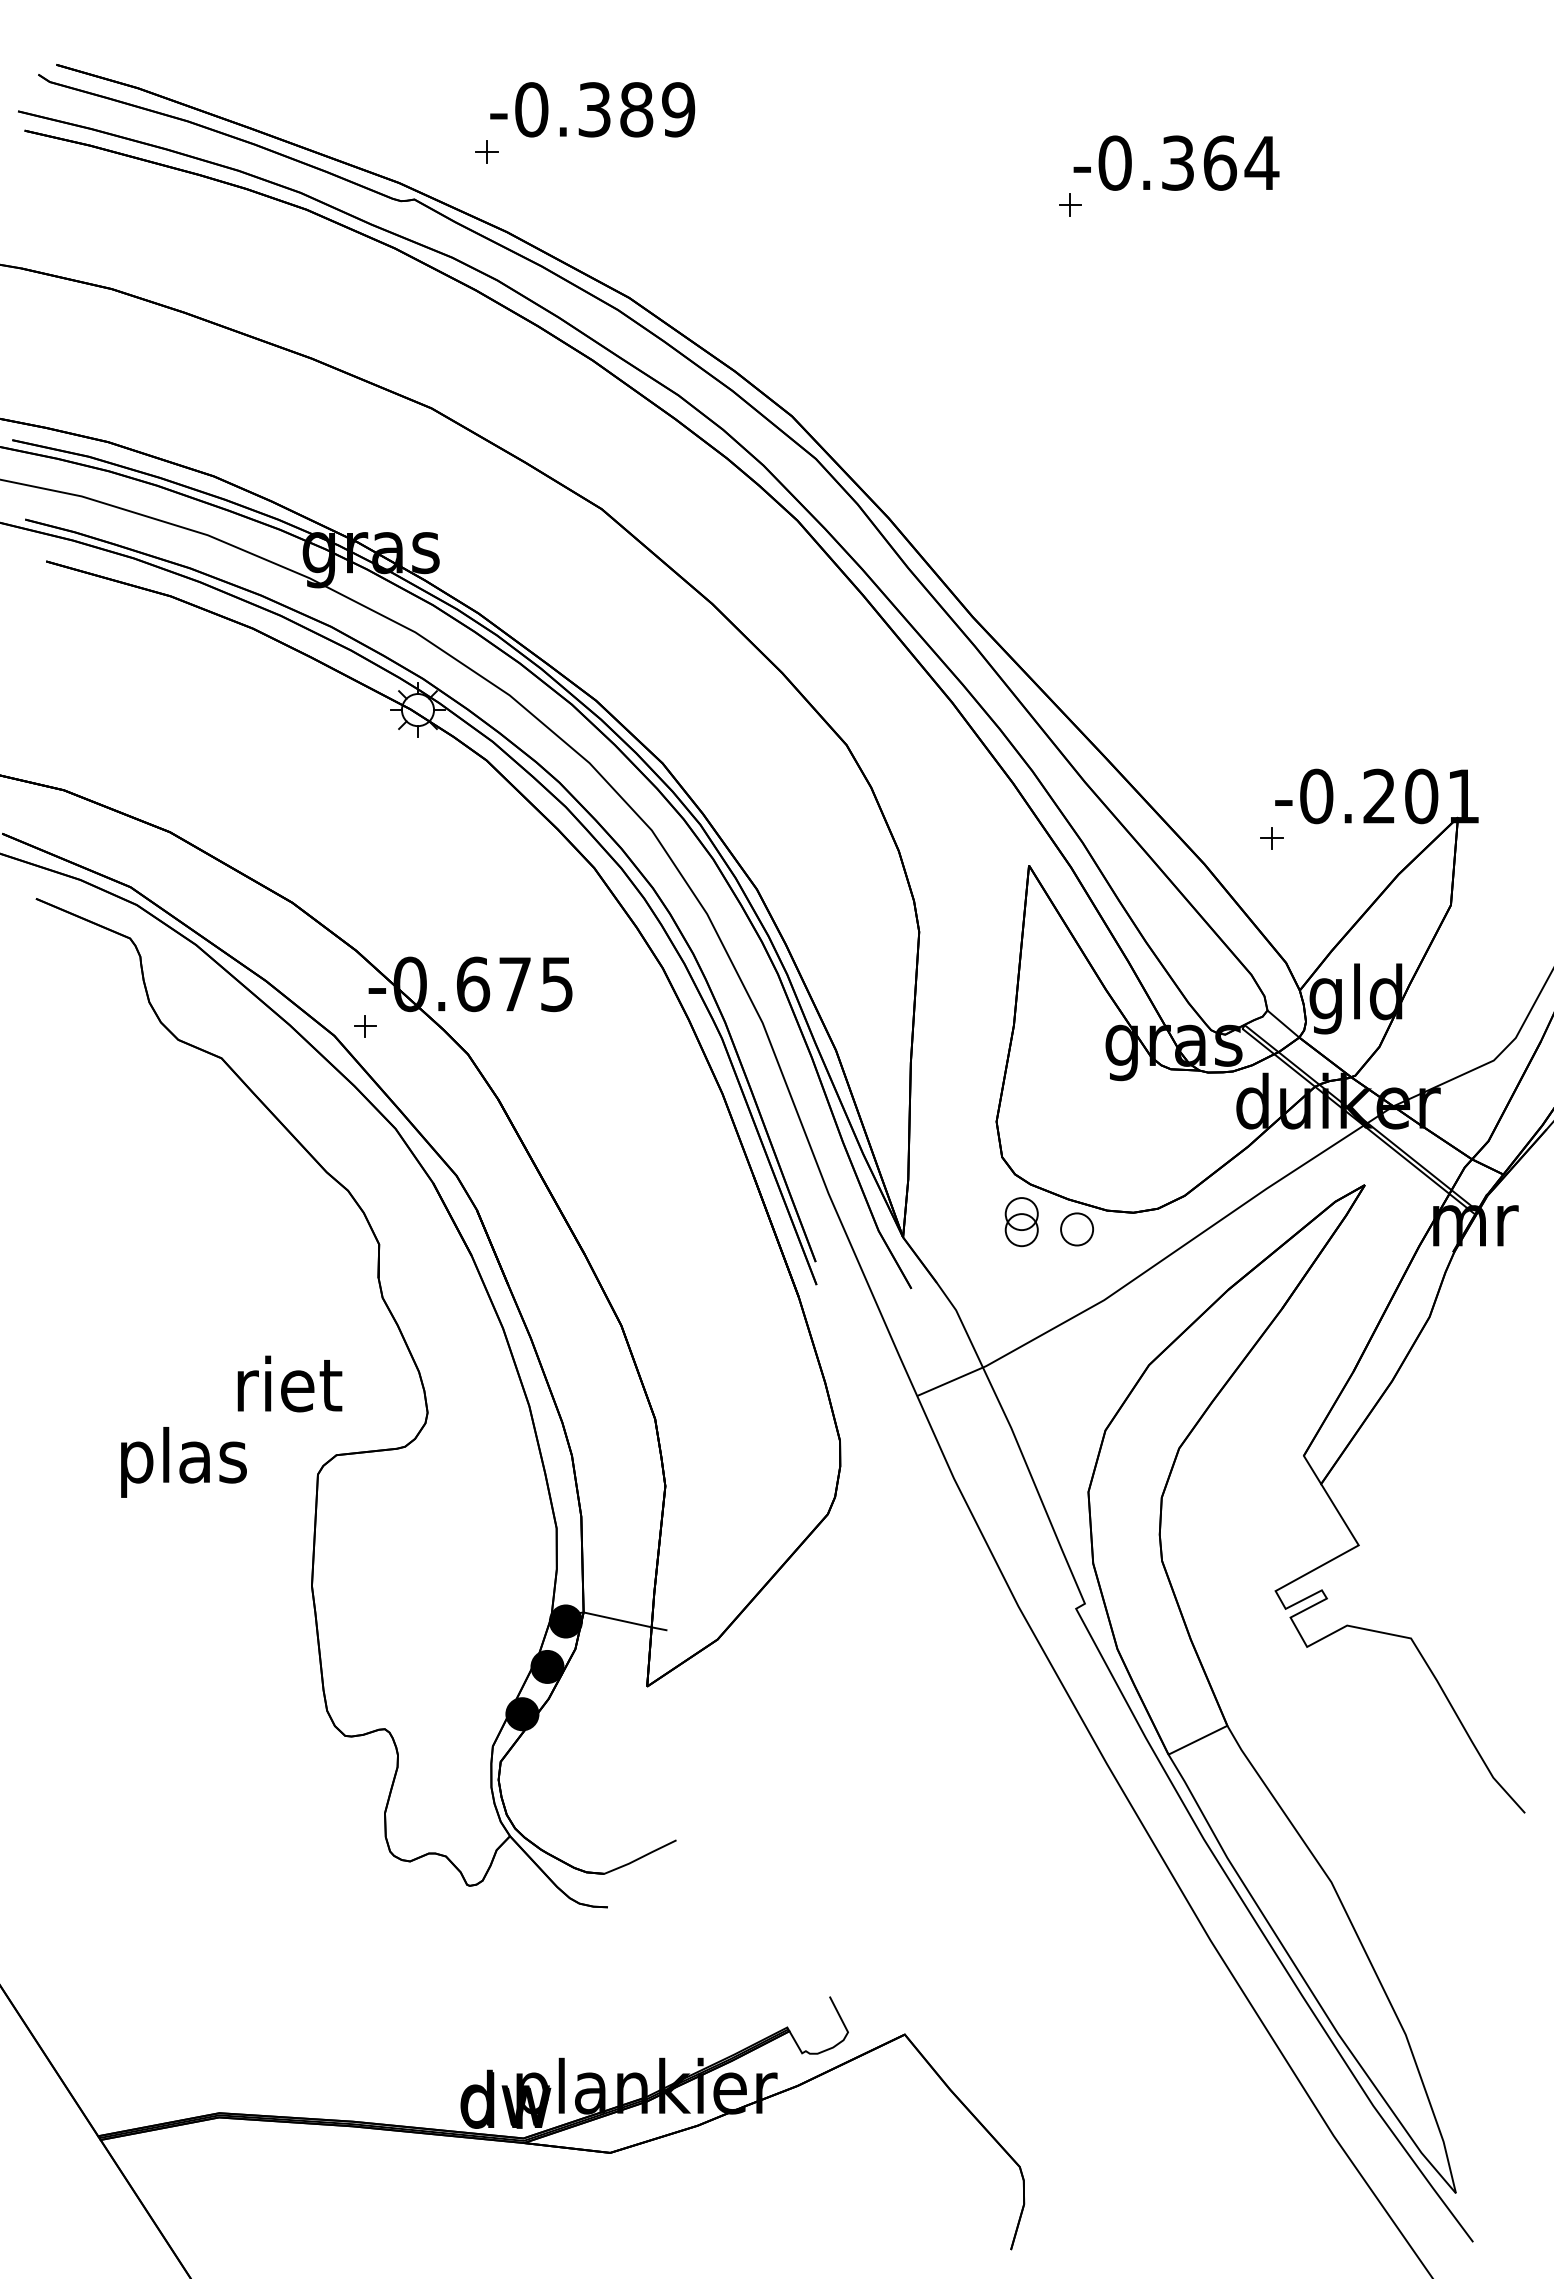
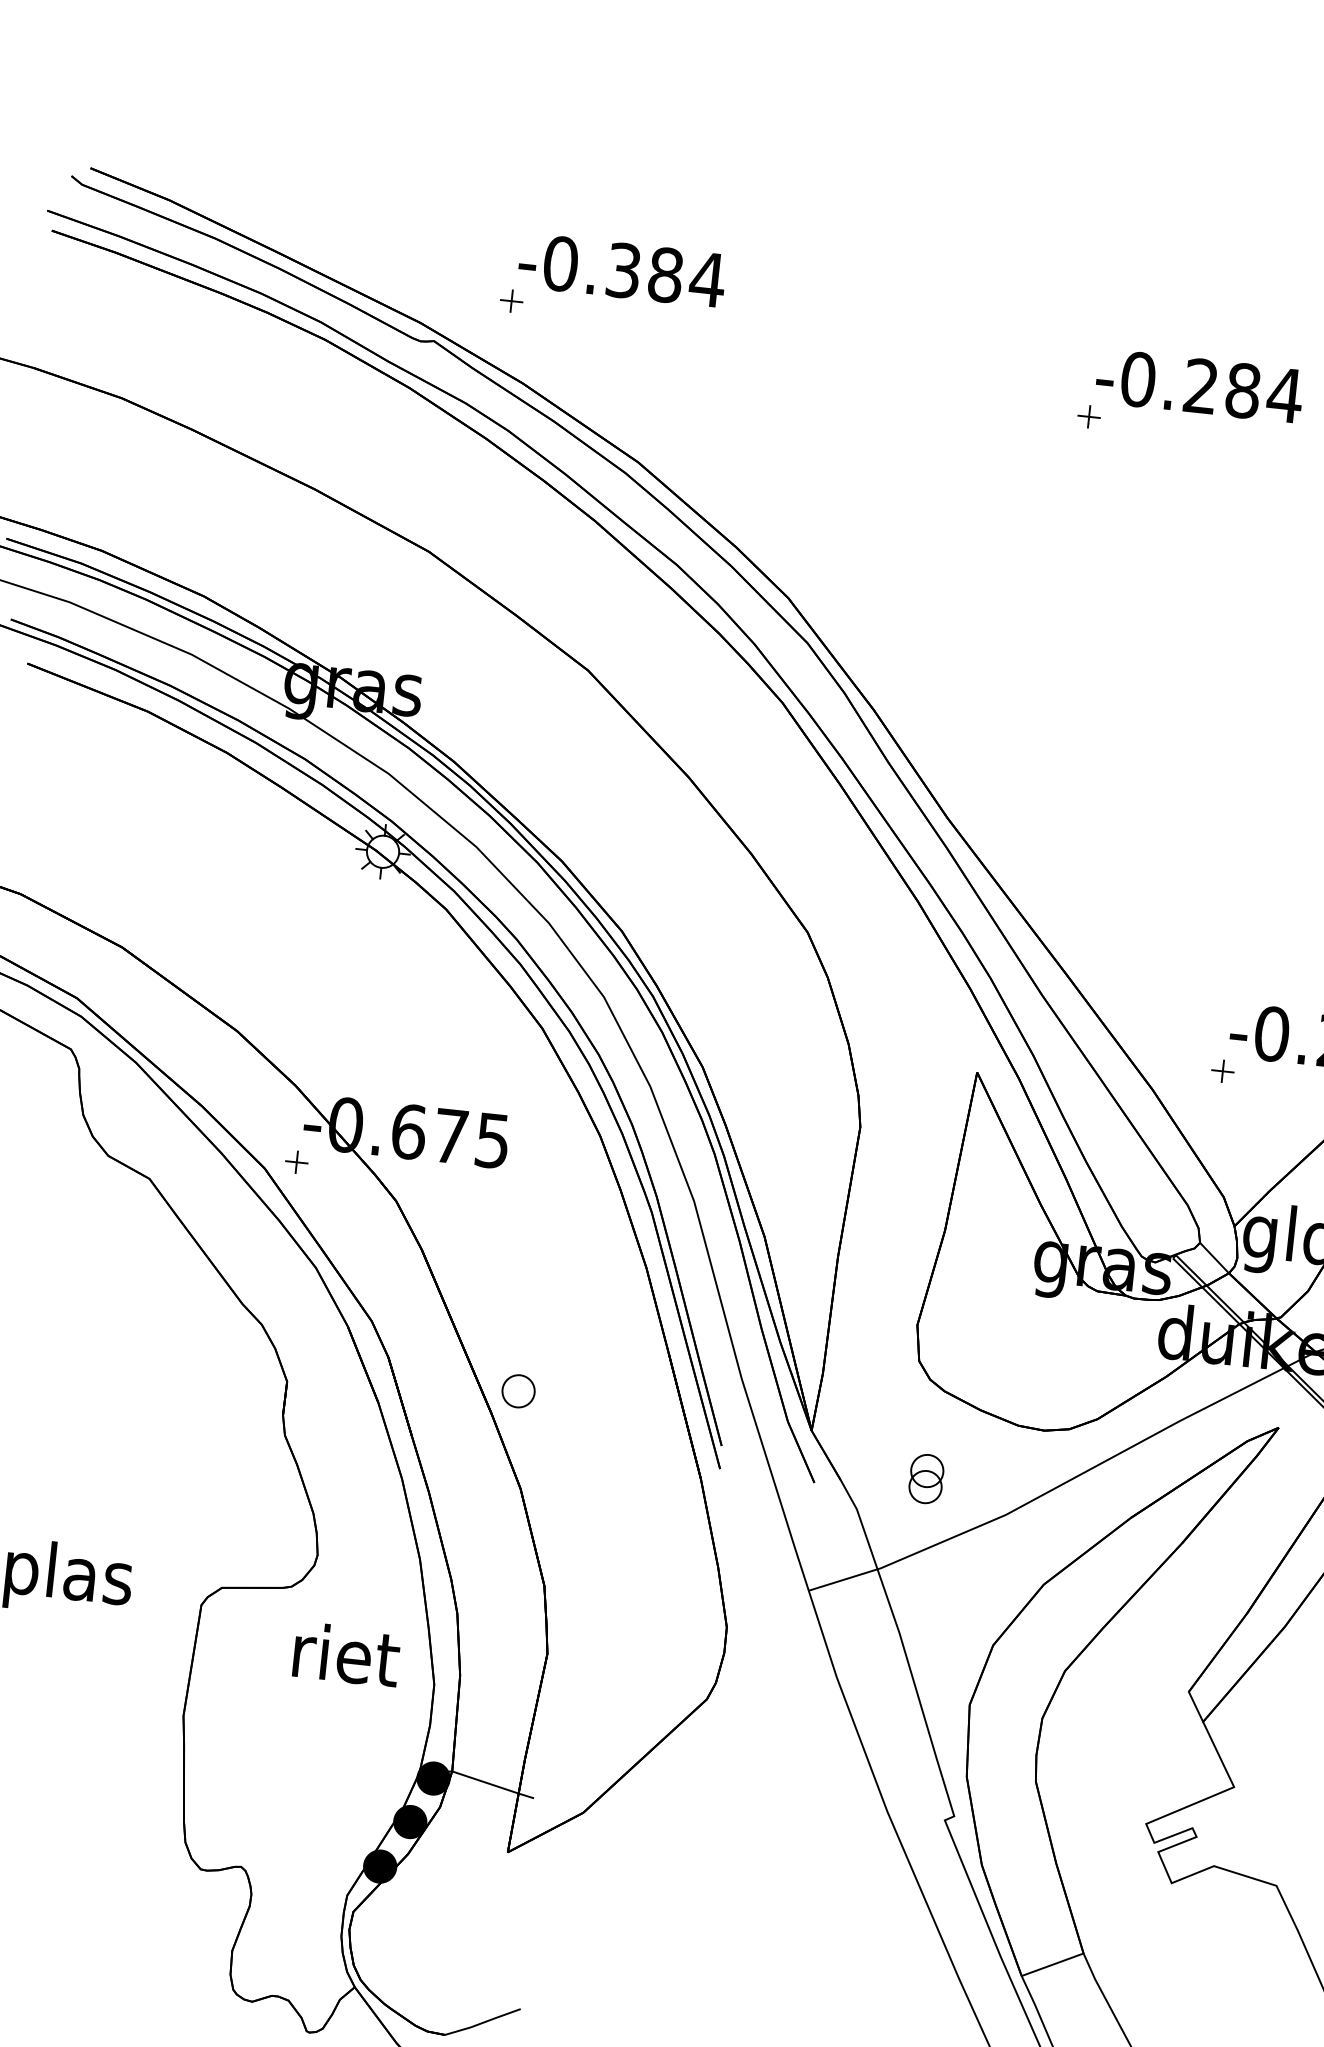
text: (678, 109) -> (707, 279), -0.389 -> -0.384
text: (1199, 162) -> (1222, 387), -0.364 -> -0.284
part: (1021, 1222) -> (926, 1479), moved
part: (1076, 1229) -> (517, 1391), moved
text: (289, 1383) -> (346, 1654), moved

